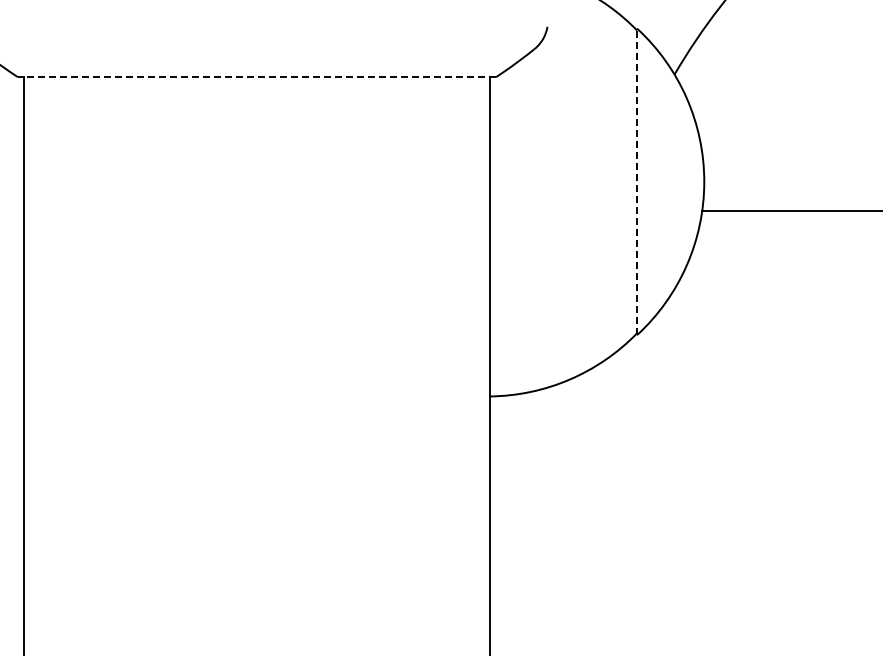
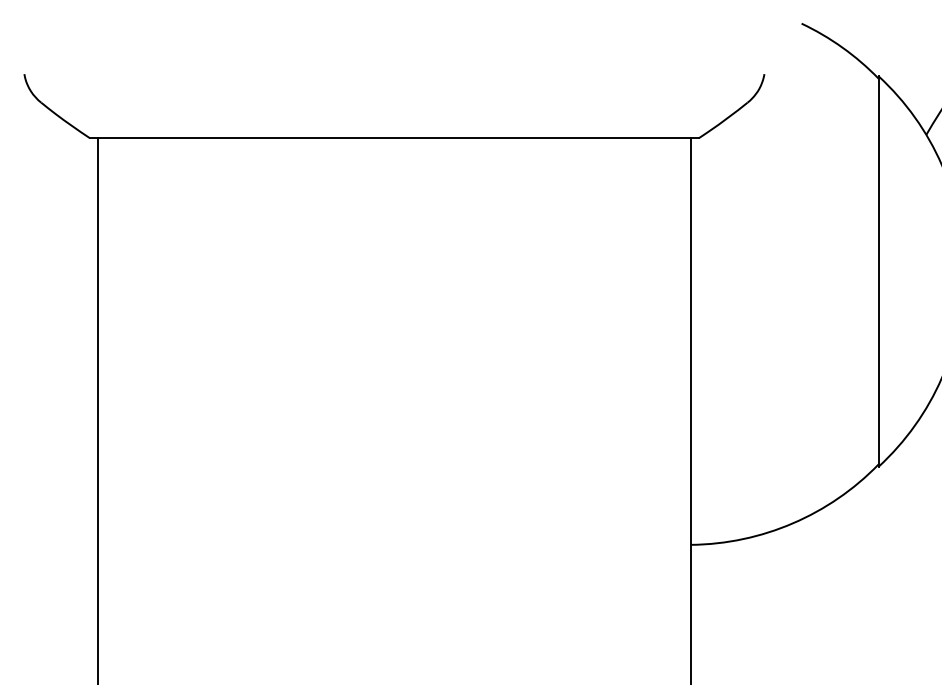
line: (256, 77) -> (393, 138), dashed -> solid
line: (637, 181) -> (879, 271), dashed -> solid

